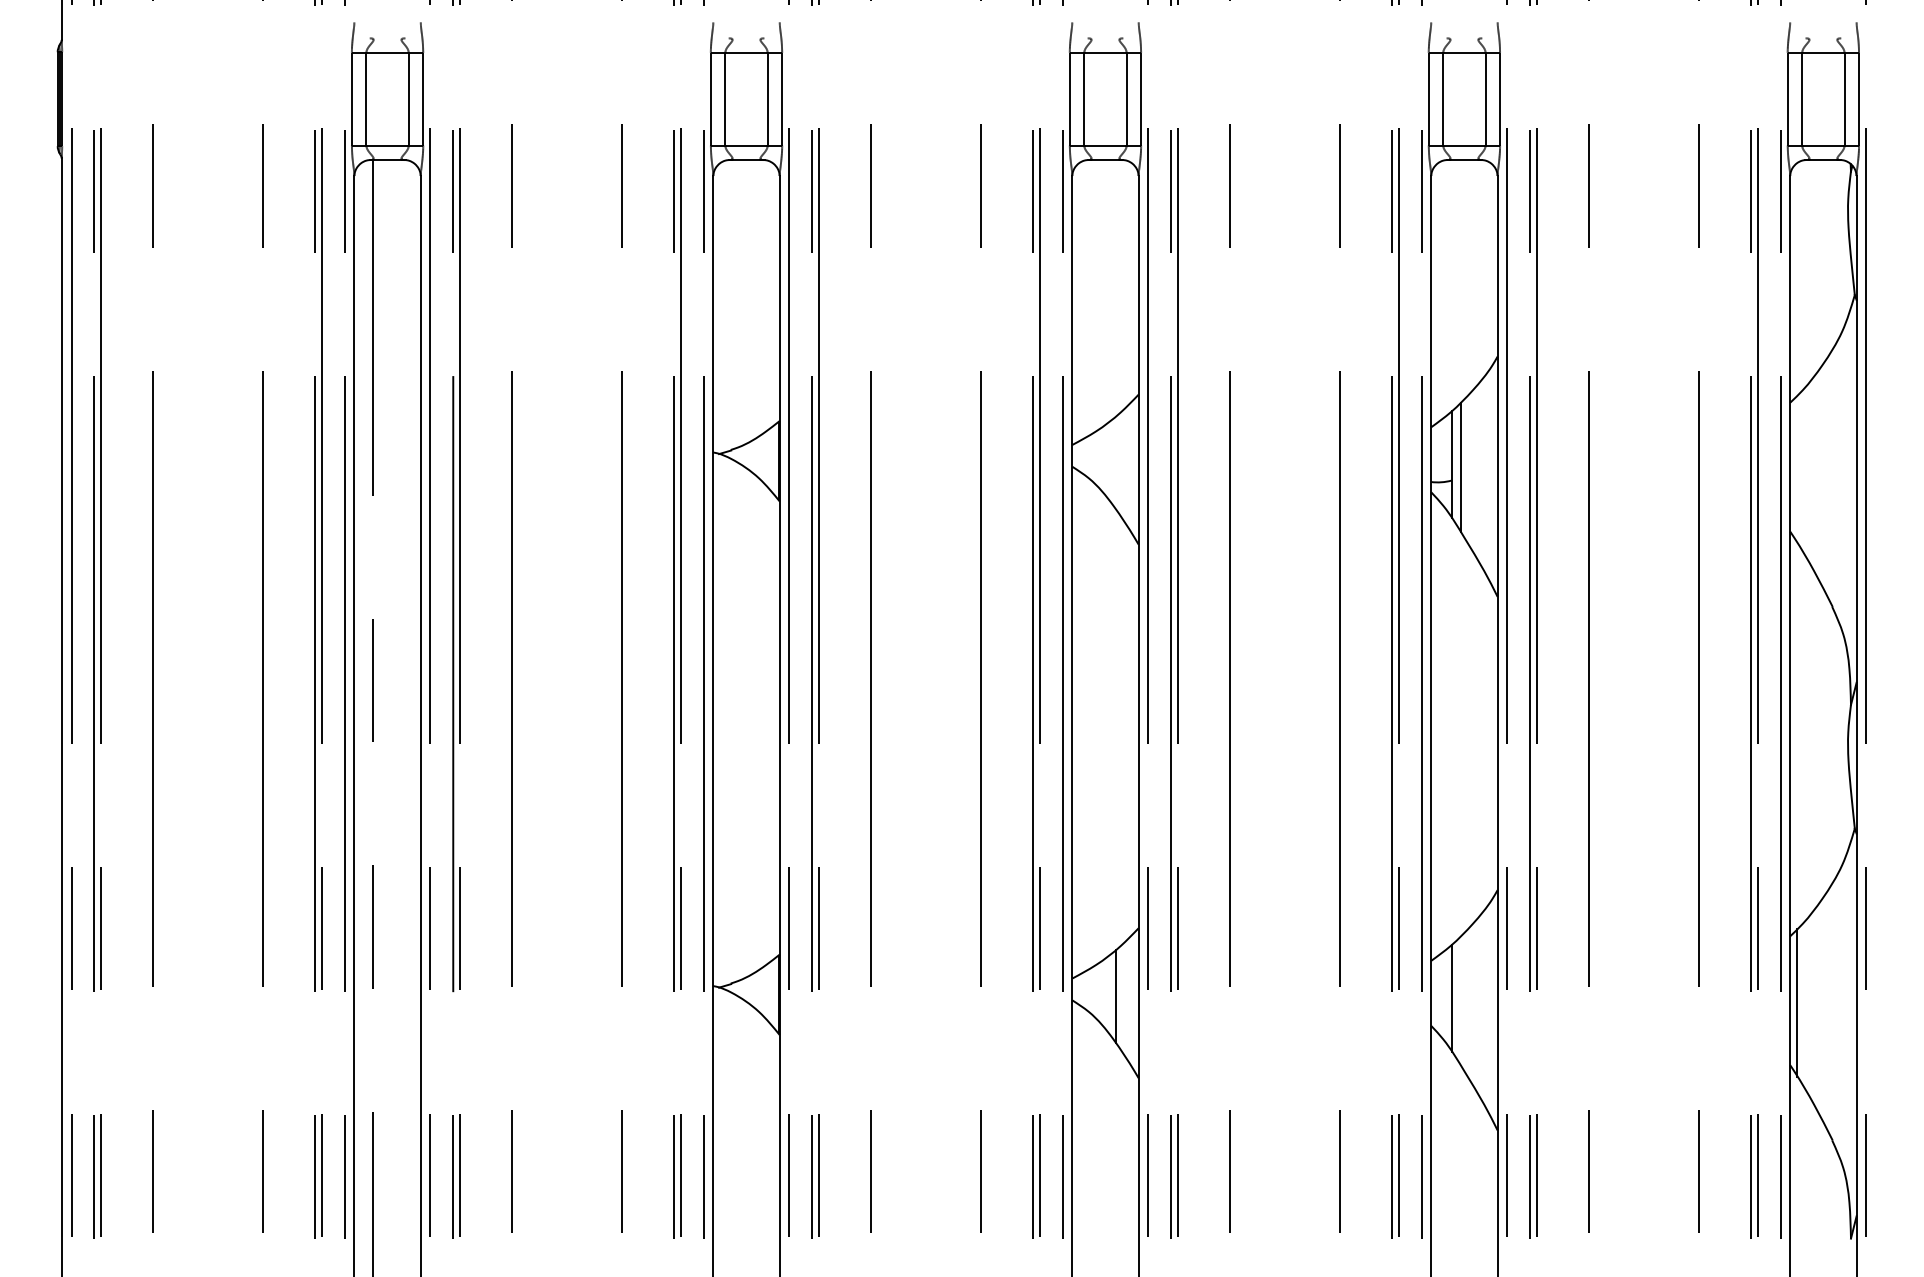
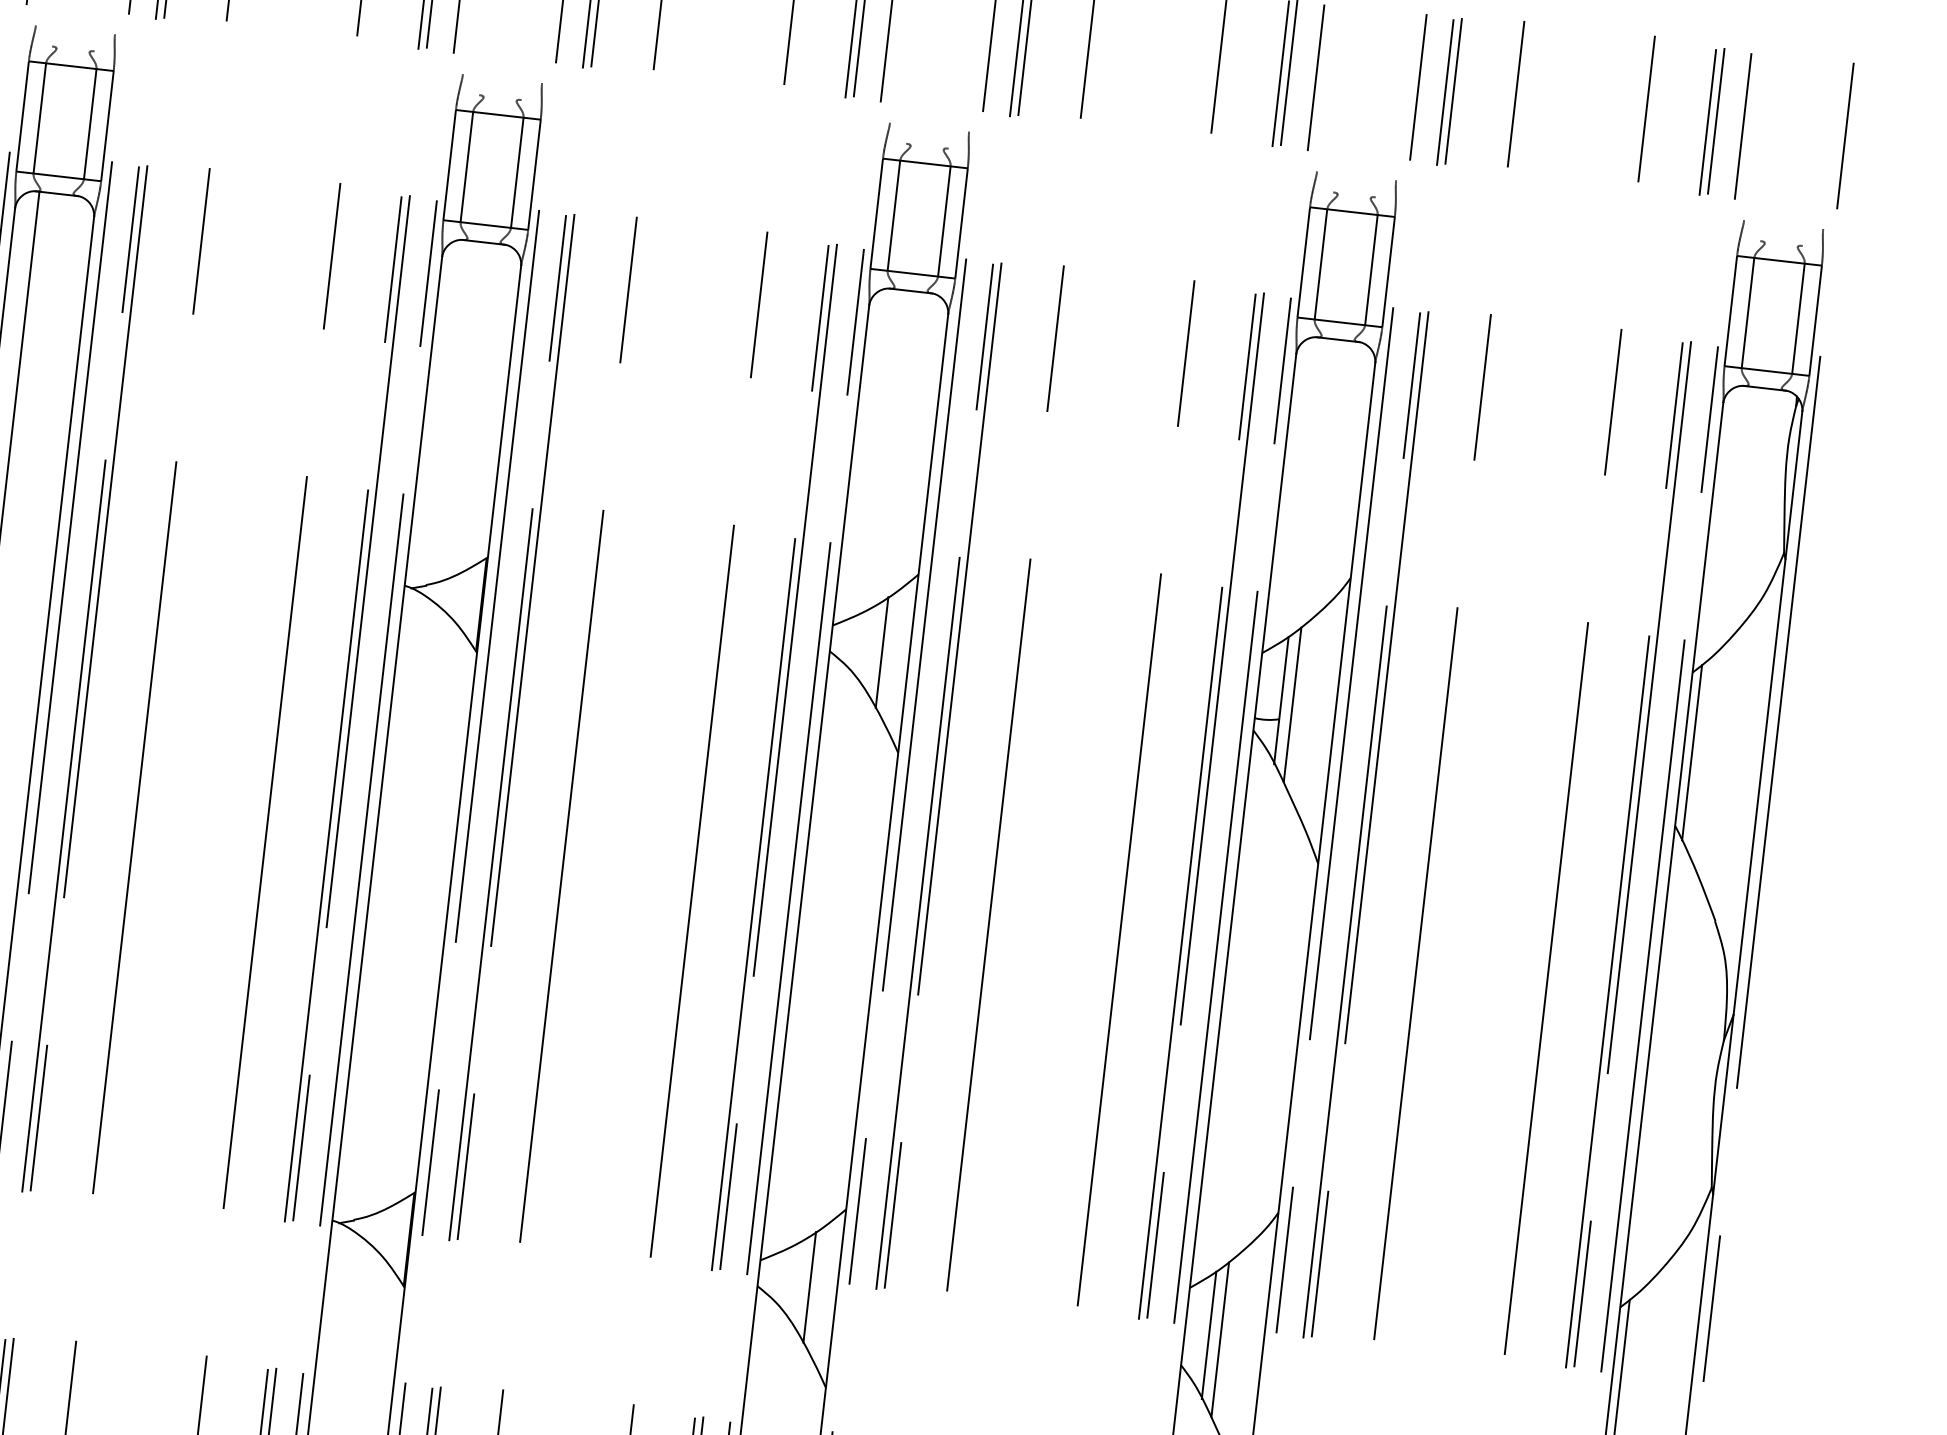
line: (1115, 462) -> (881, 652), added
line: (1797, 468) -> (1692, 751), added
line: (1461, 1000) -> (1220, 1339), added

